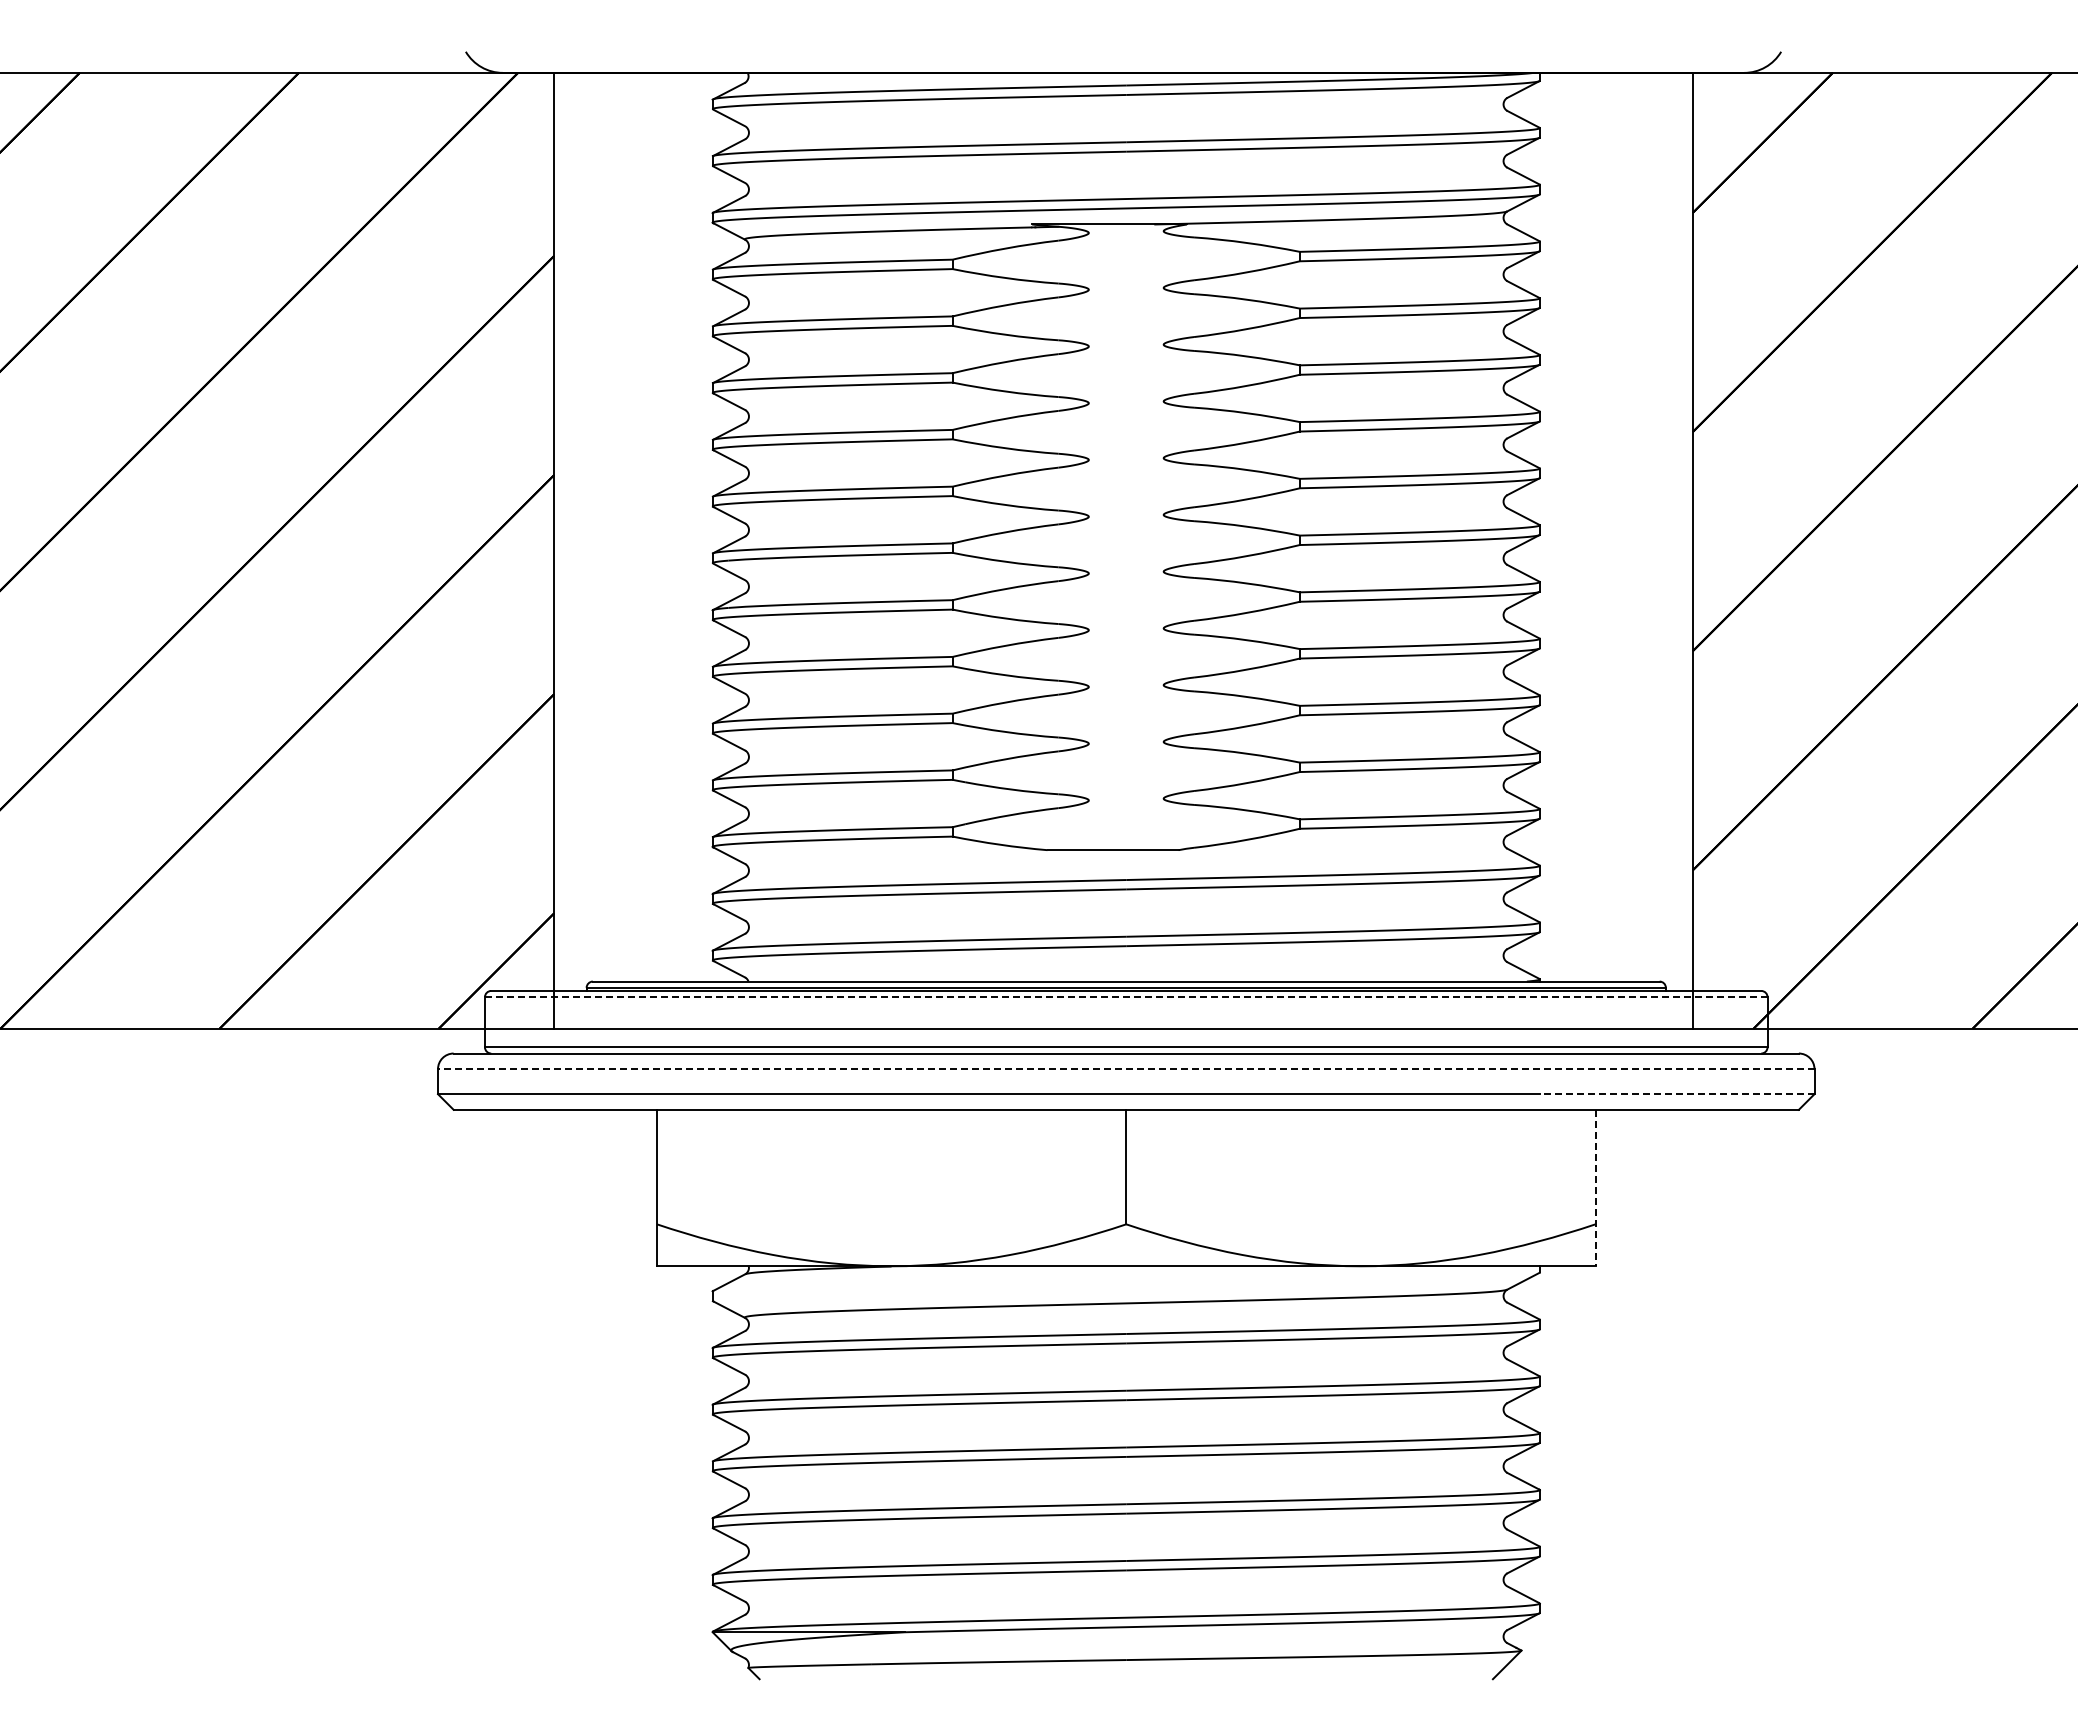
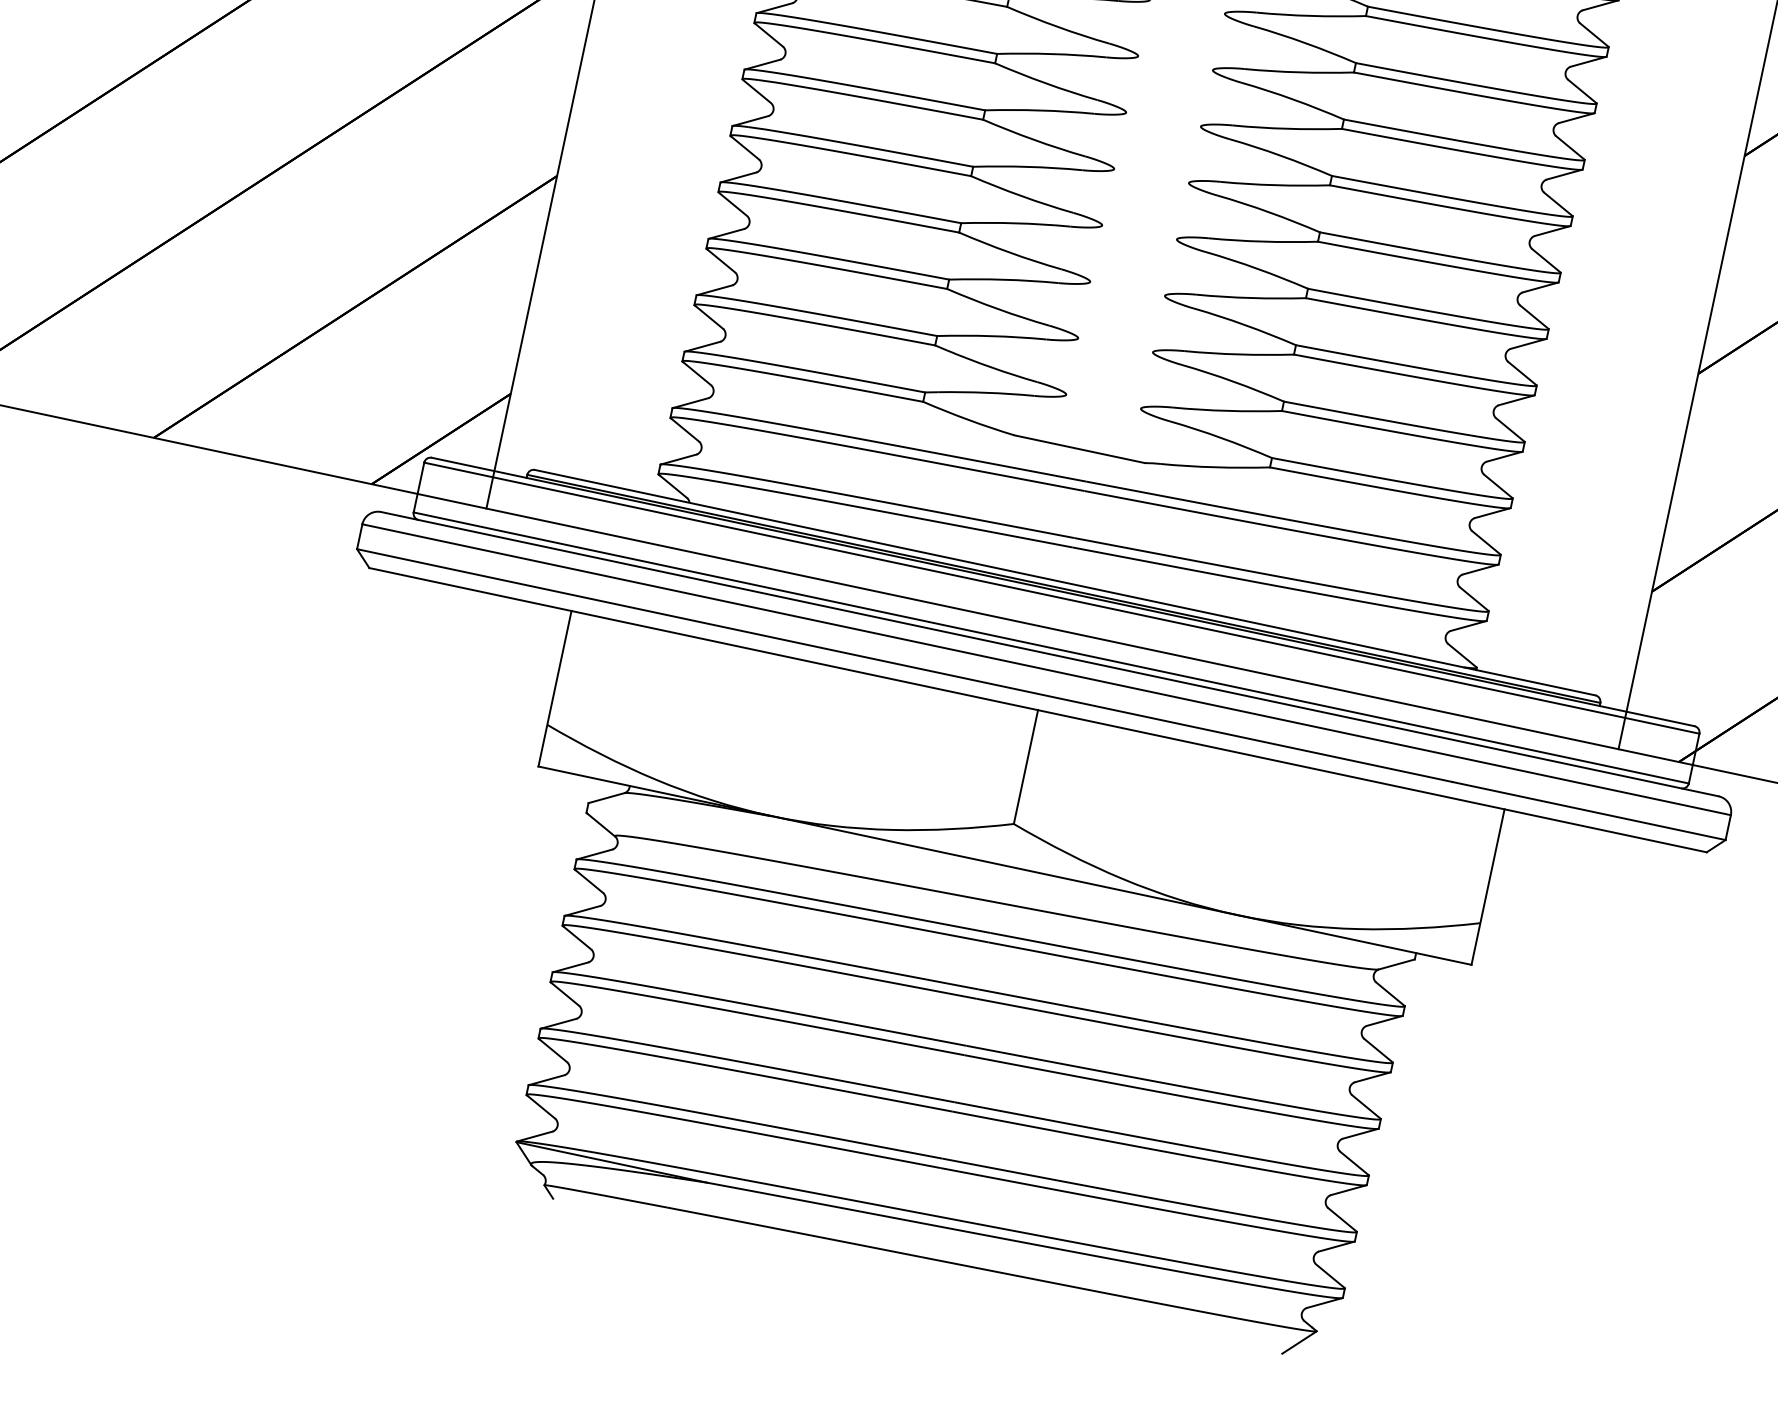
line: (1126, 997) -> (1062, 598), dashed -> solid
line: (1125, 1069) -> (1045, 669), dashed -> solid
line: (1676, 1094) -> (1588, 811), dashed -> solid
line: (1595, 1188) -> (1487, 887), dashed -> solid

